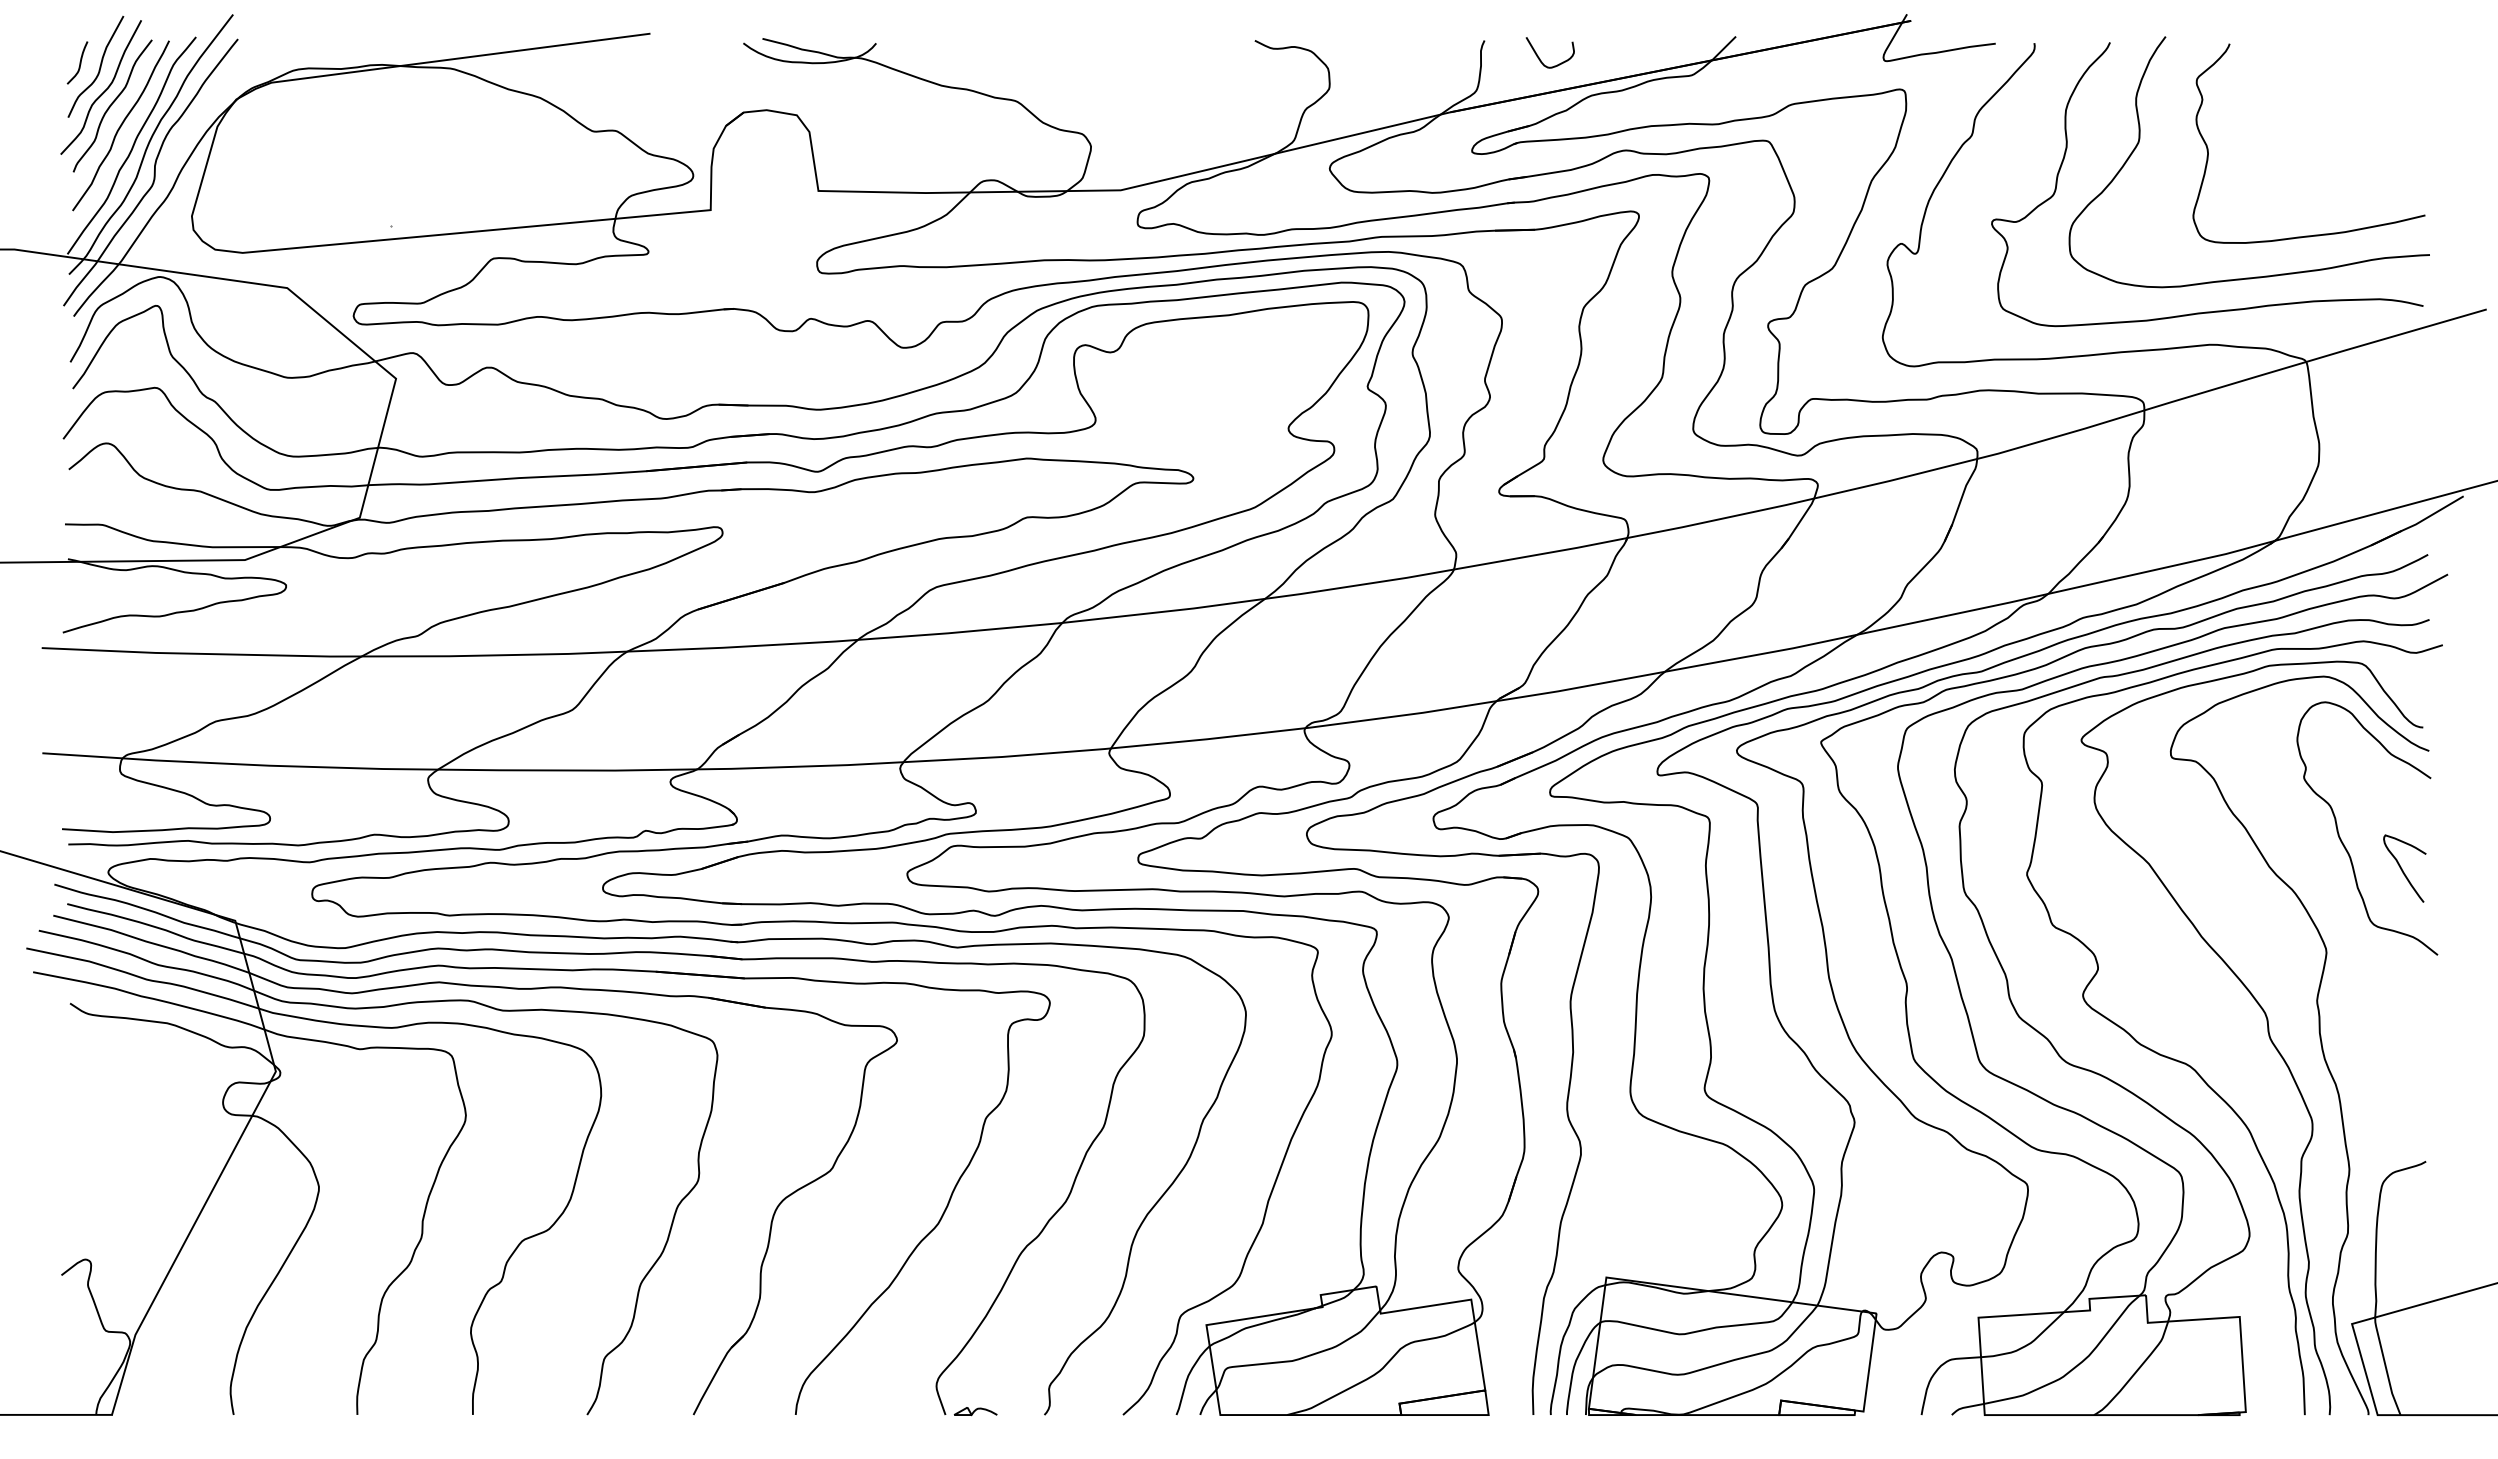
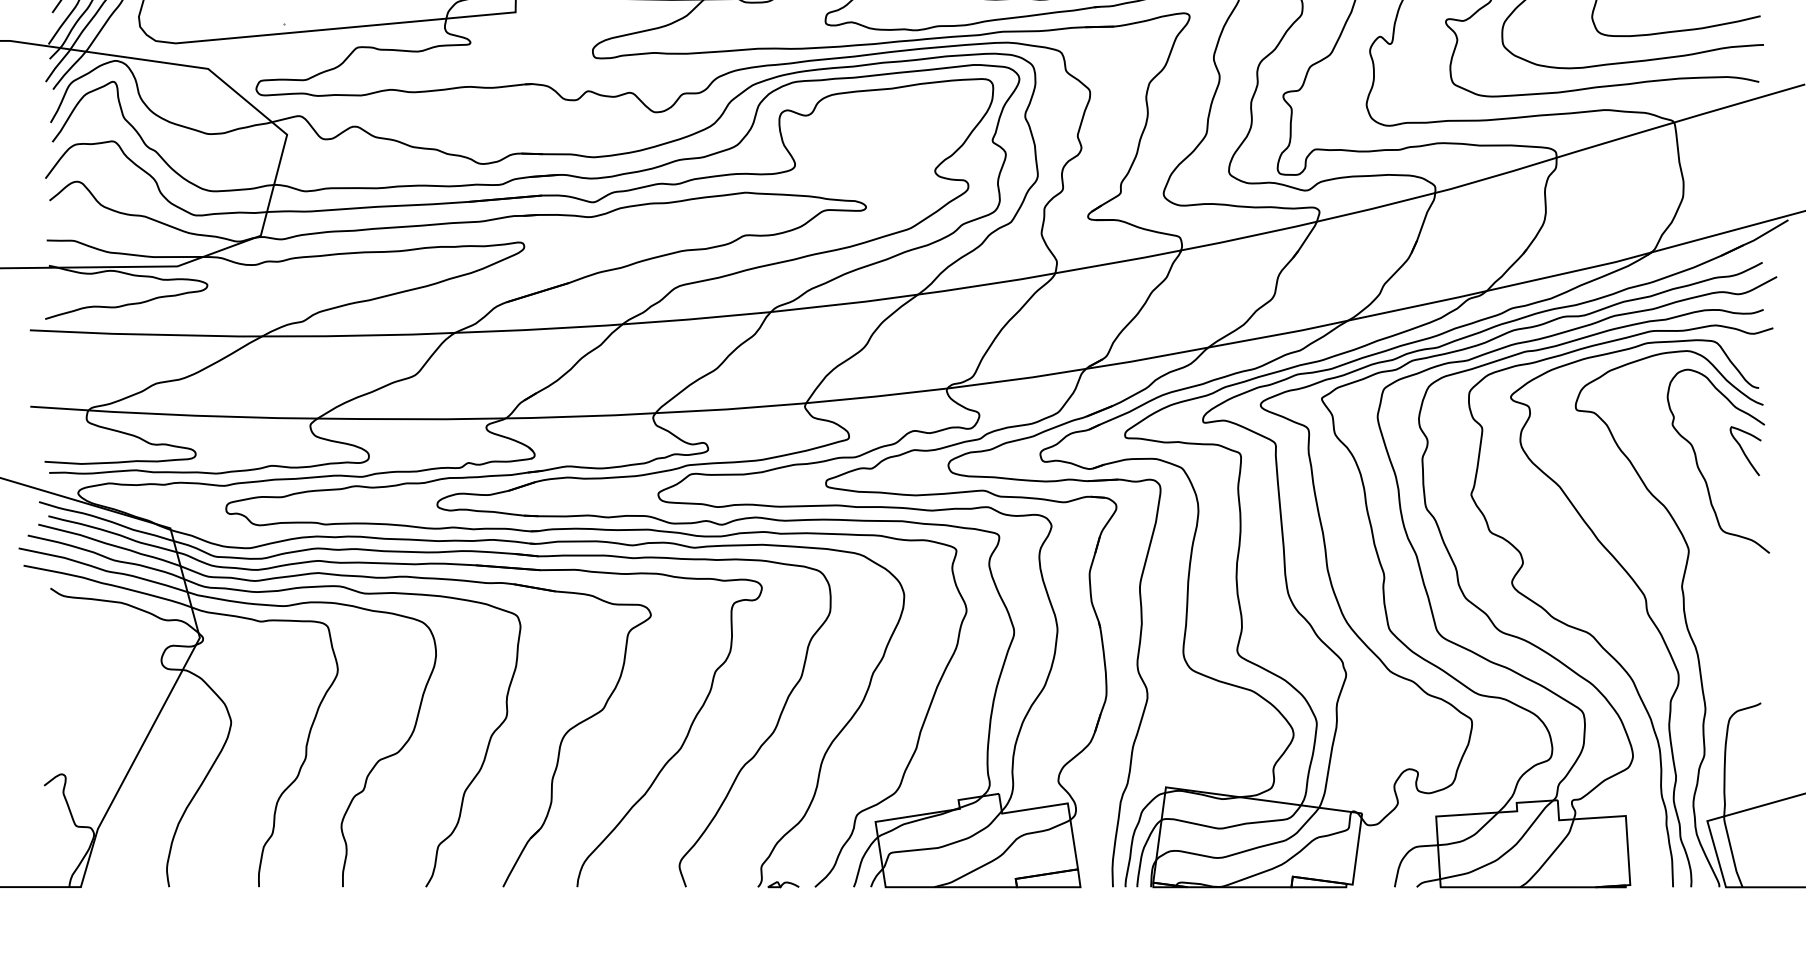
curve: (2402, 868) -> (1744, 451), moved
part: (975, 1411) -> (783, 884), moved

